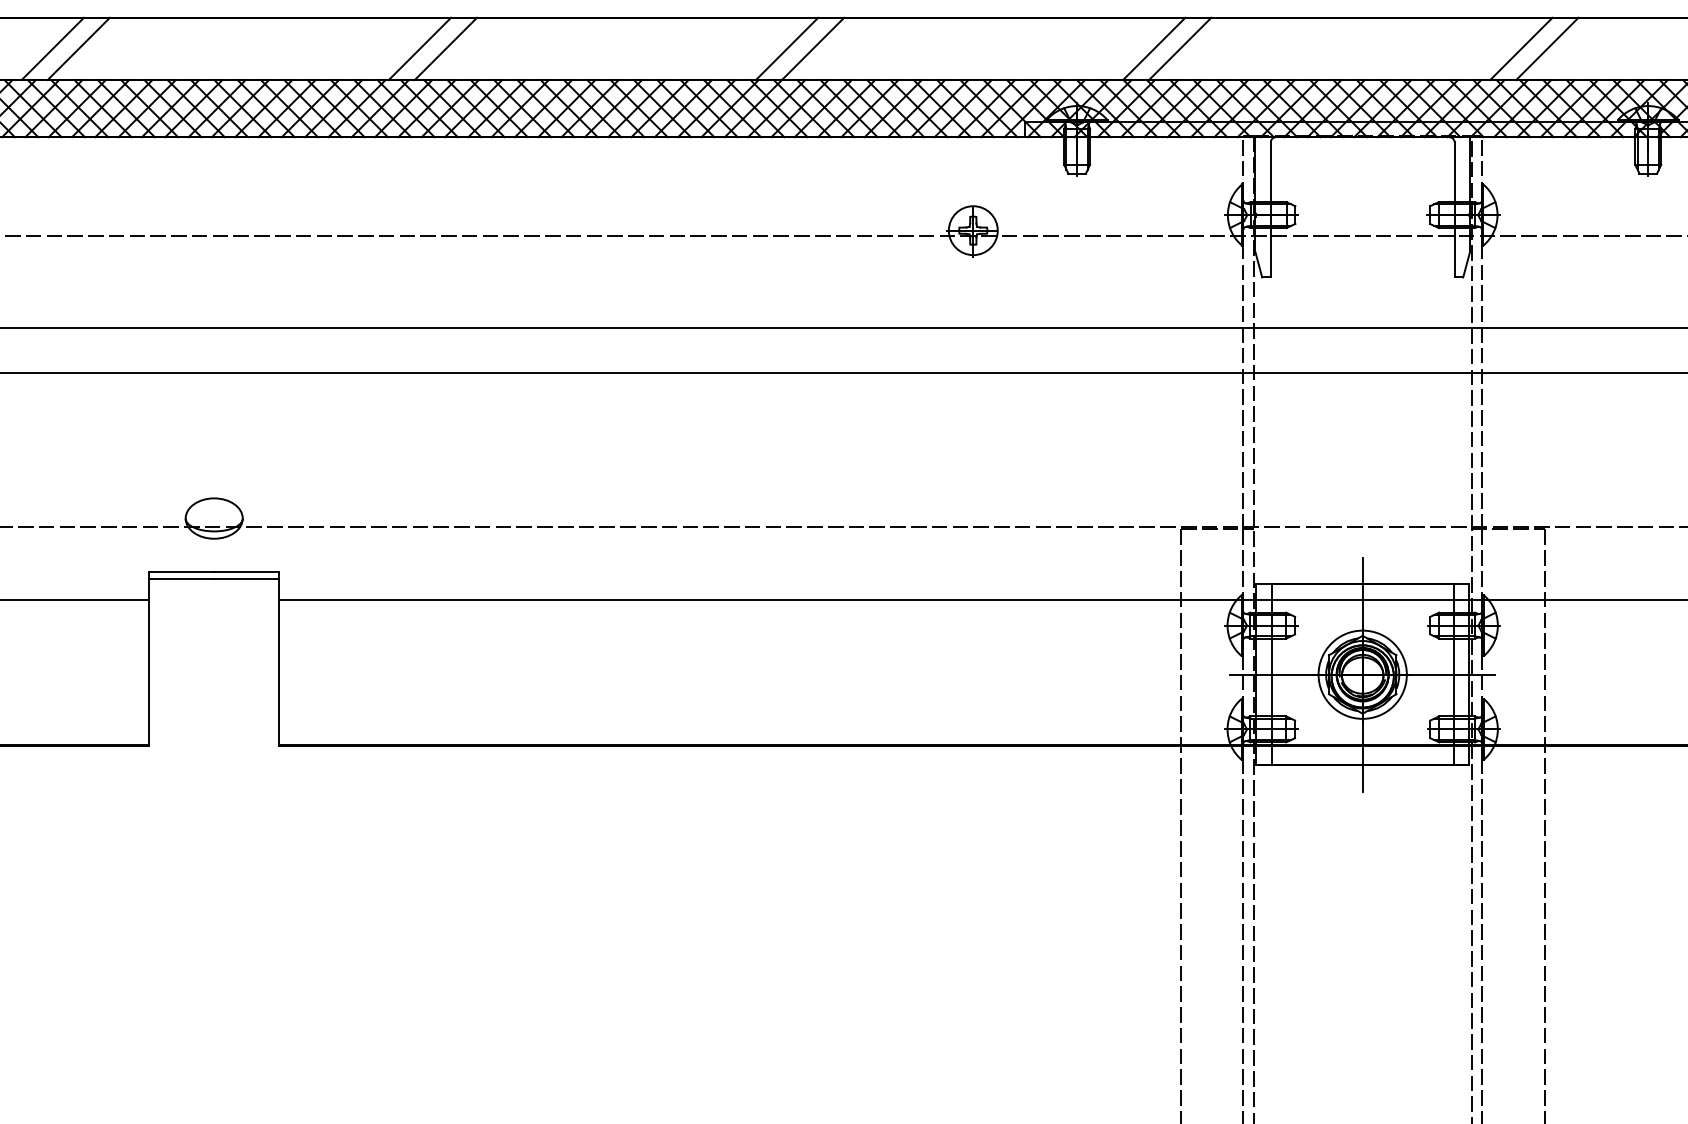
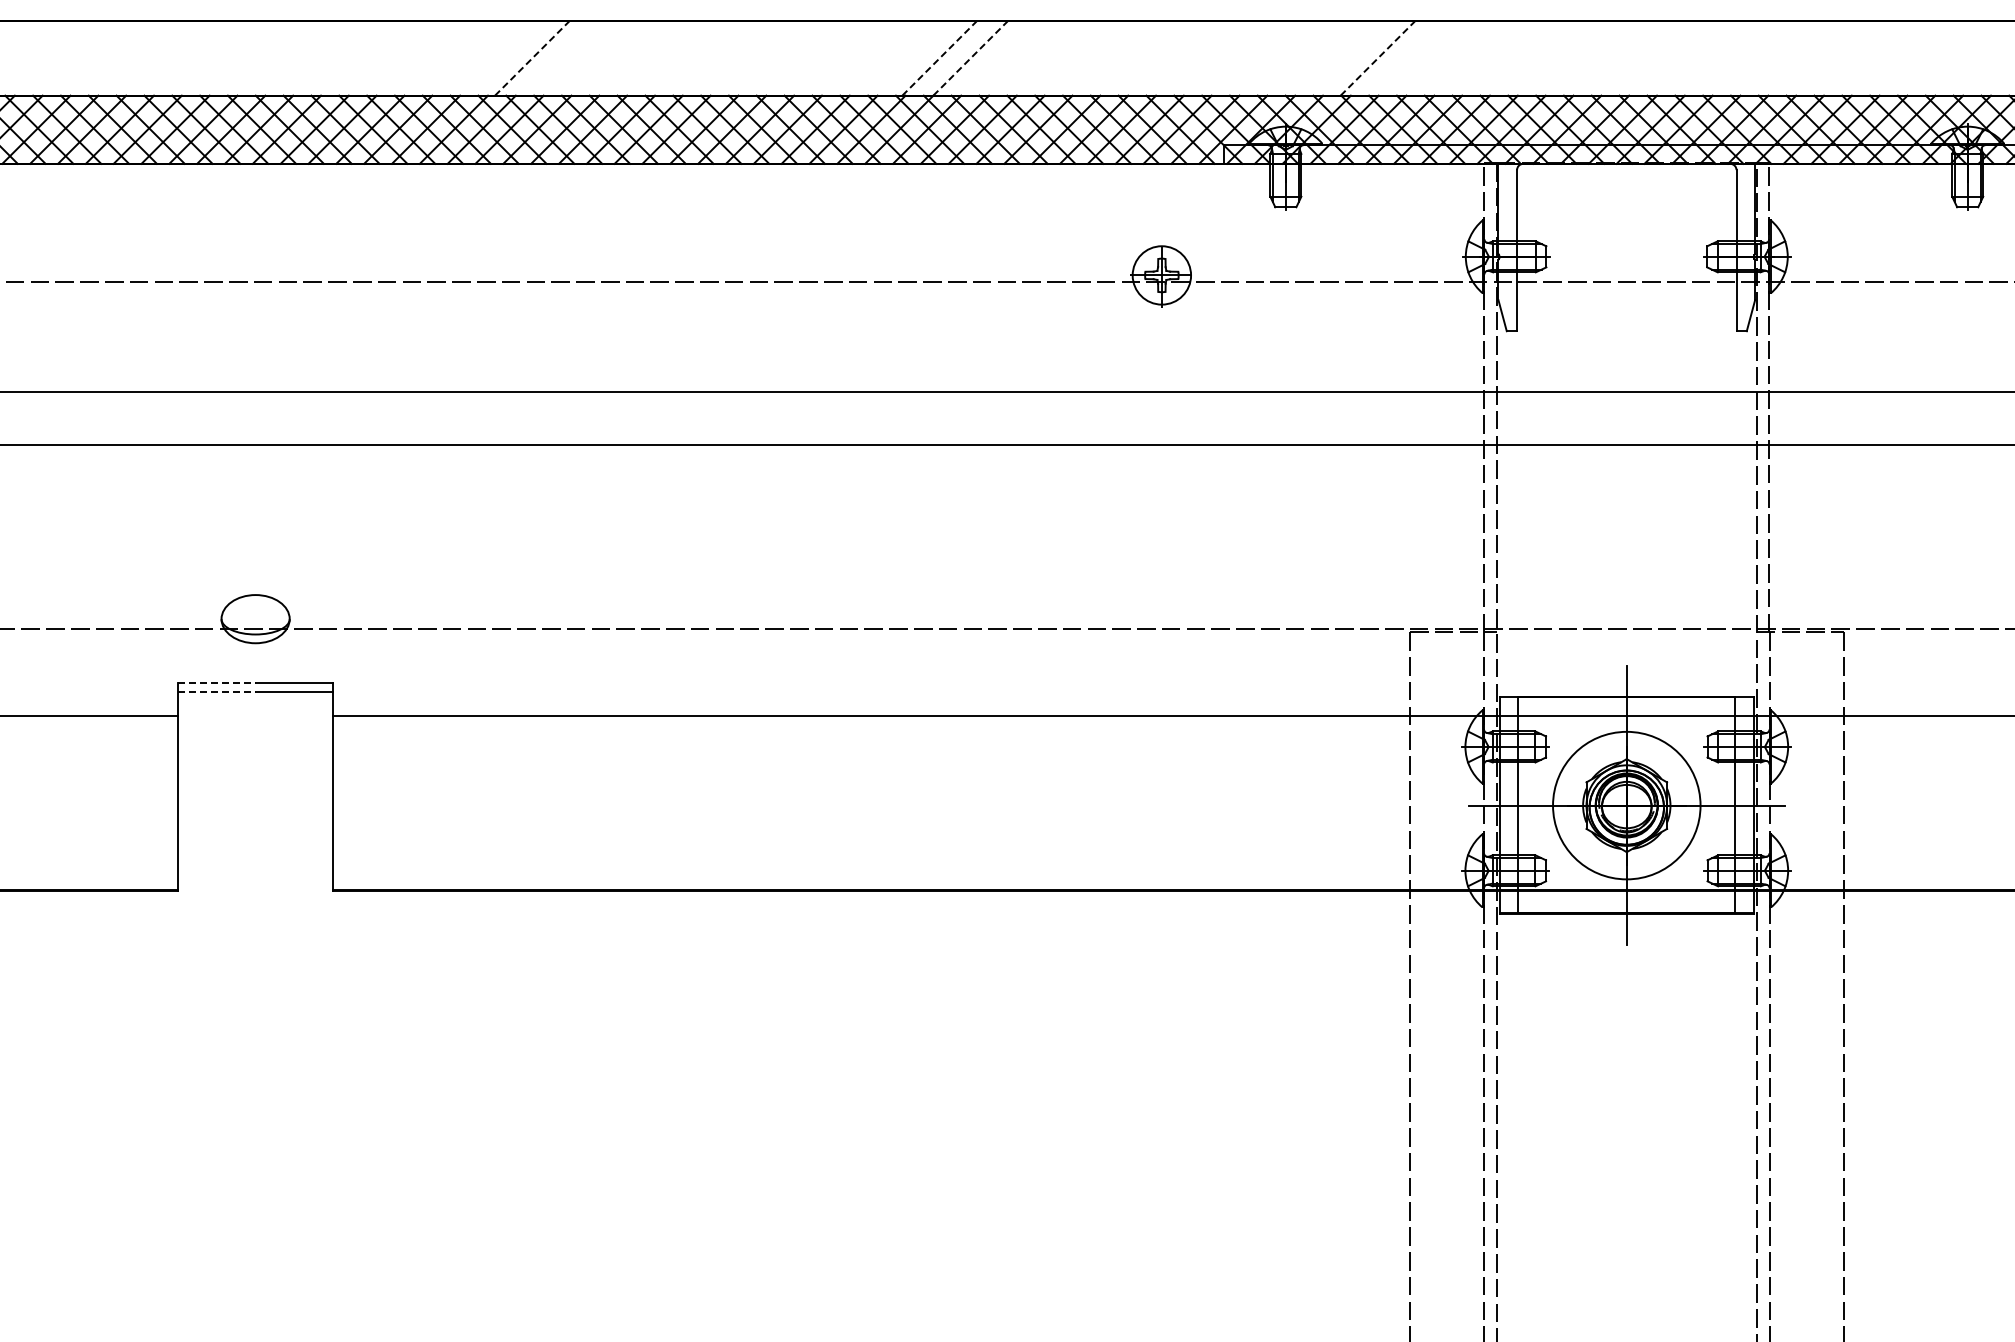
line: (52, 48) -> (62, 58), removed
line: (78, 48) -> (93, 58), removed
line: (420, 48) -> (501, 58), removed
line: (446, 48) -> (532, 58), solid -> dashed
line: (787, 48) -> (939, 58), solid -> dashed
line: (813, 48) -> (970, 58), solid -> dashed
line: (1153, 48) -> (1377, 58), solid -> dashed
line: (1179, 48) -> (1408, 58), removed
line: (1520, 48) -> (1815, 58), removed
line: (1546, 48) -> (1846, 58), removed
line: (181, 571) -> (216, 682), solid -> dashed
line: (181, 579) -> (216, 691), solid -> dashed
circle: (1362, 674) -> (1626, 805), size x1.4

